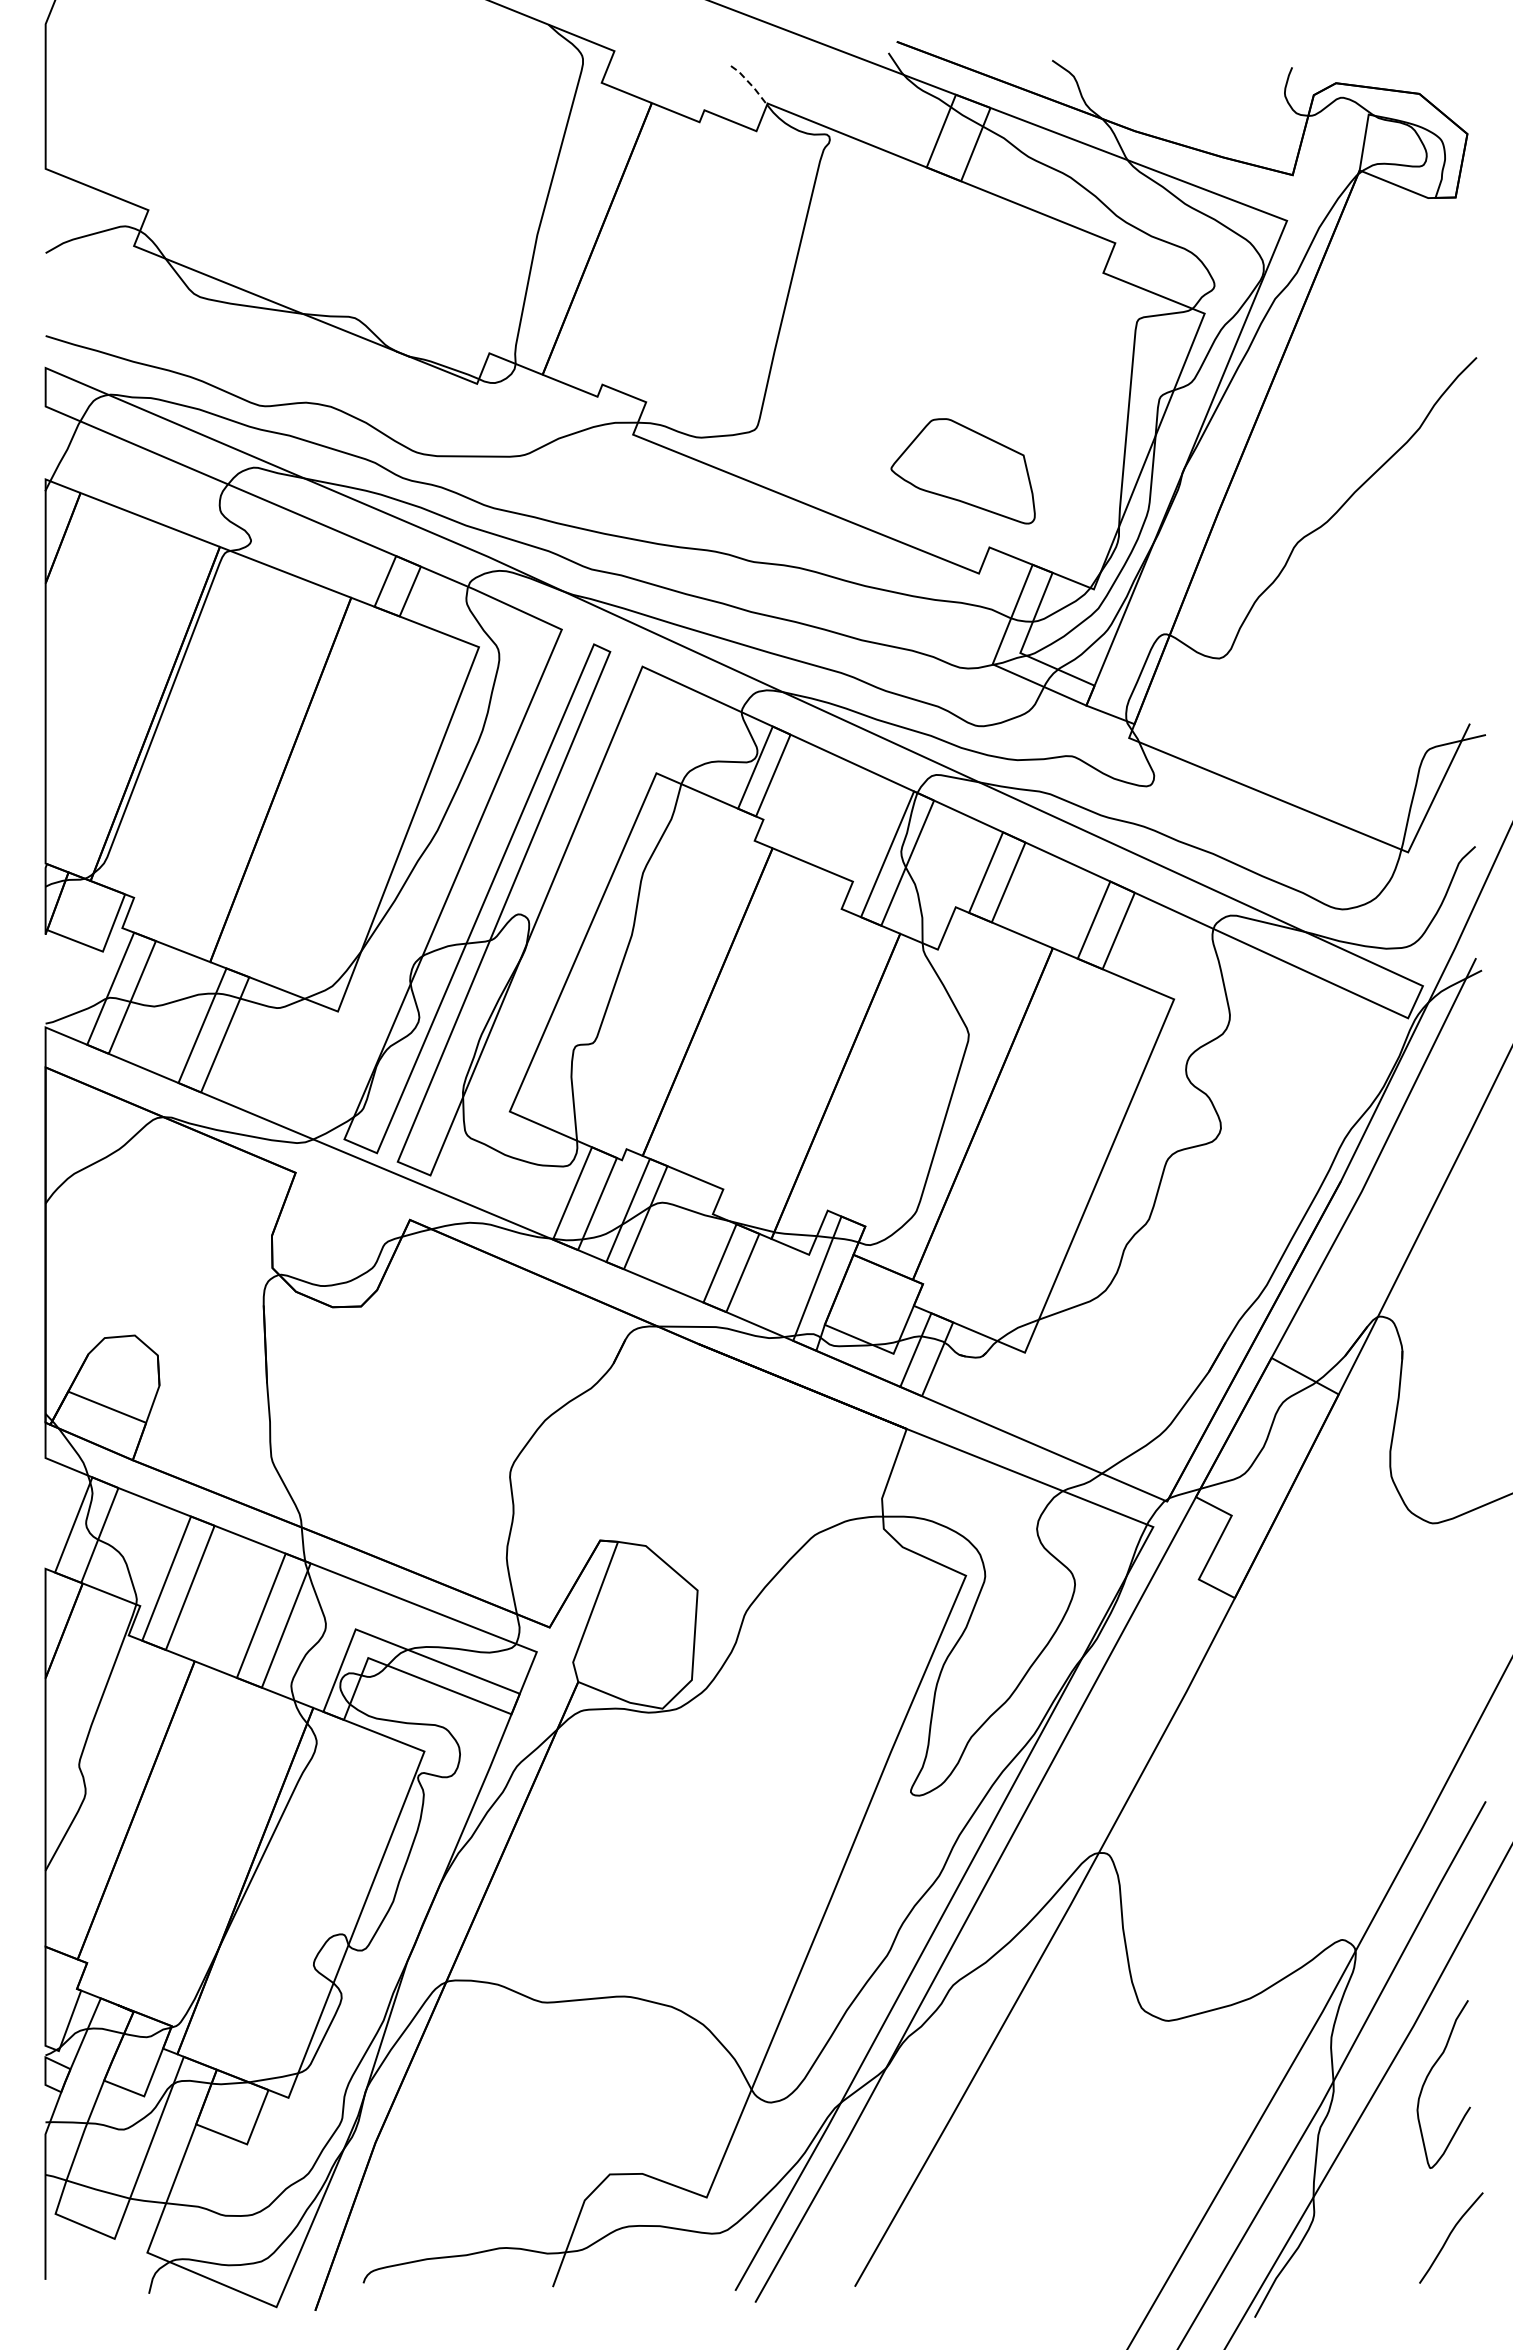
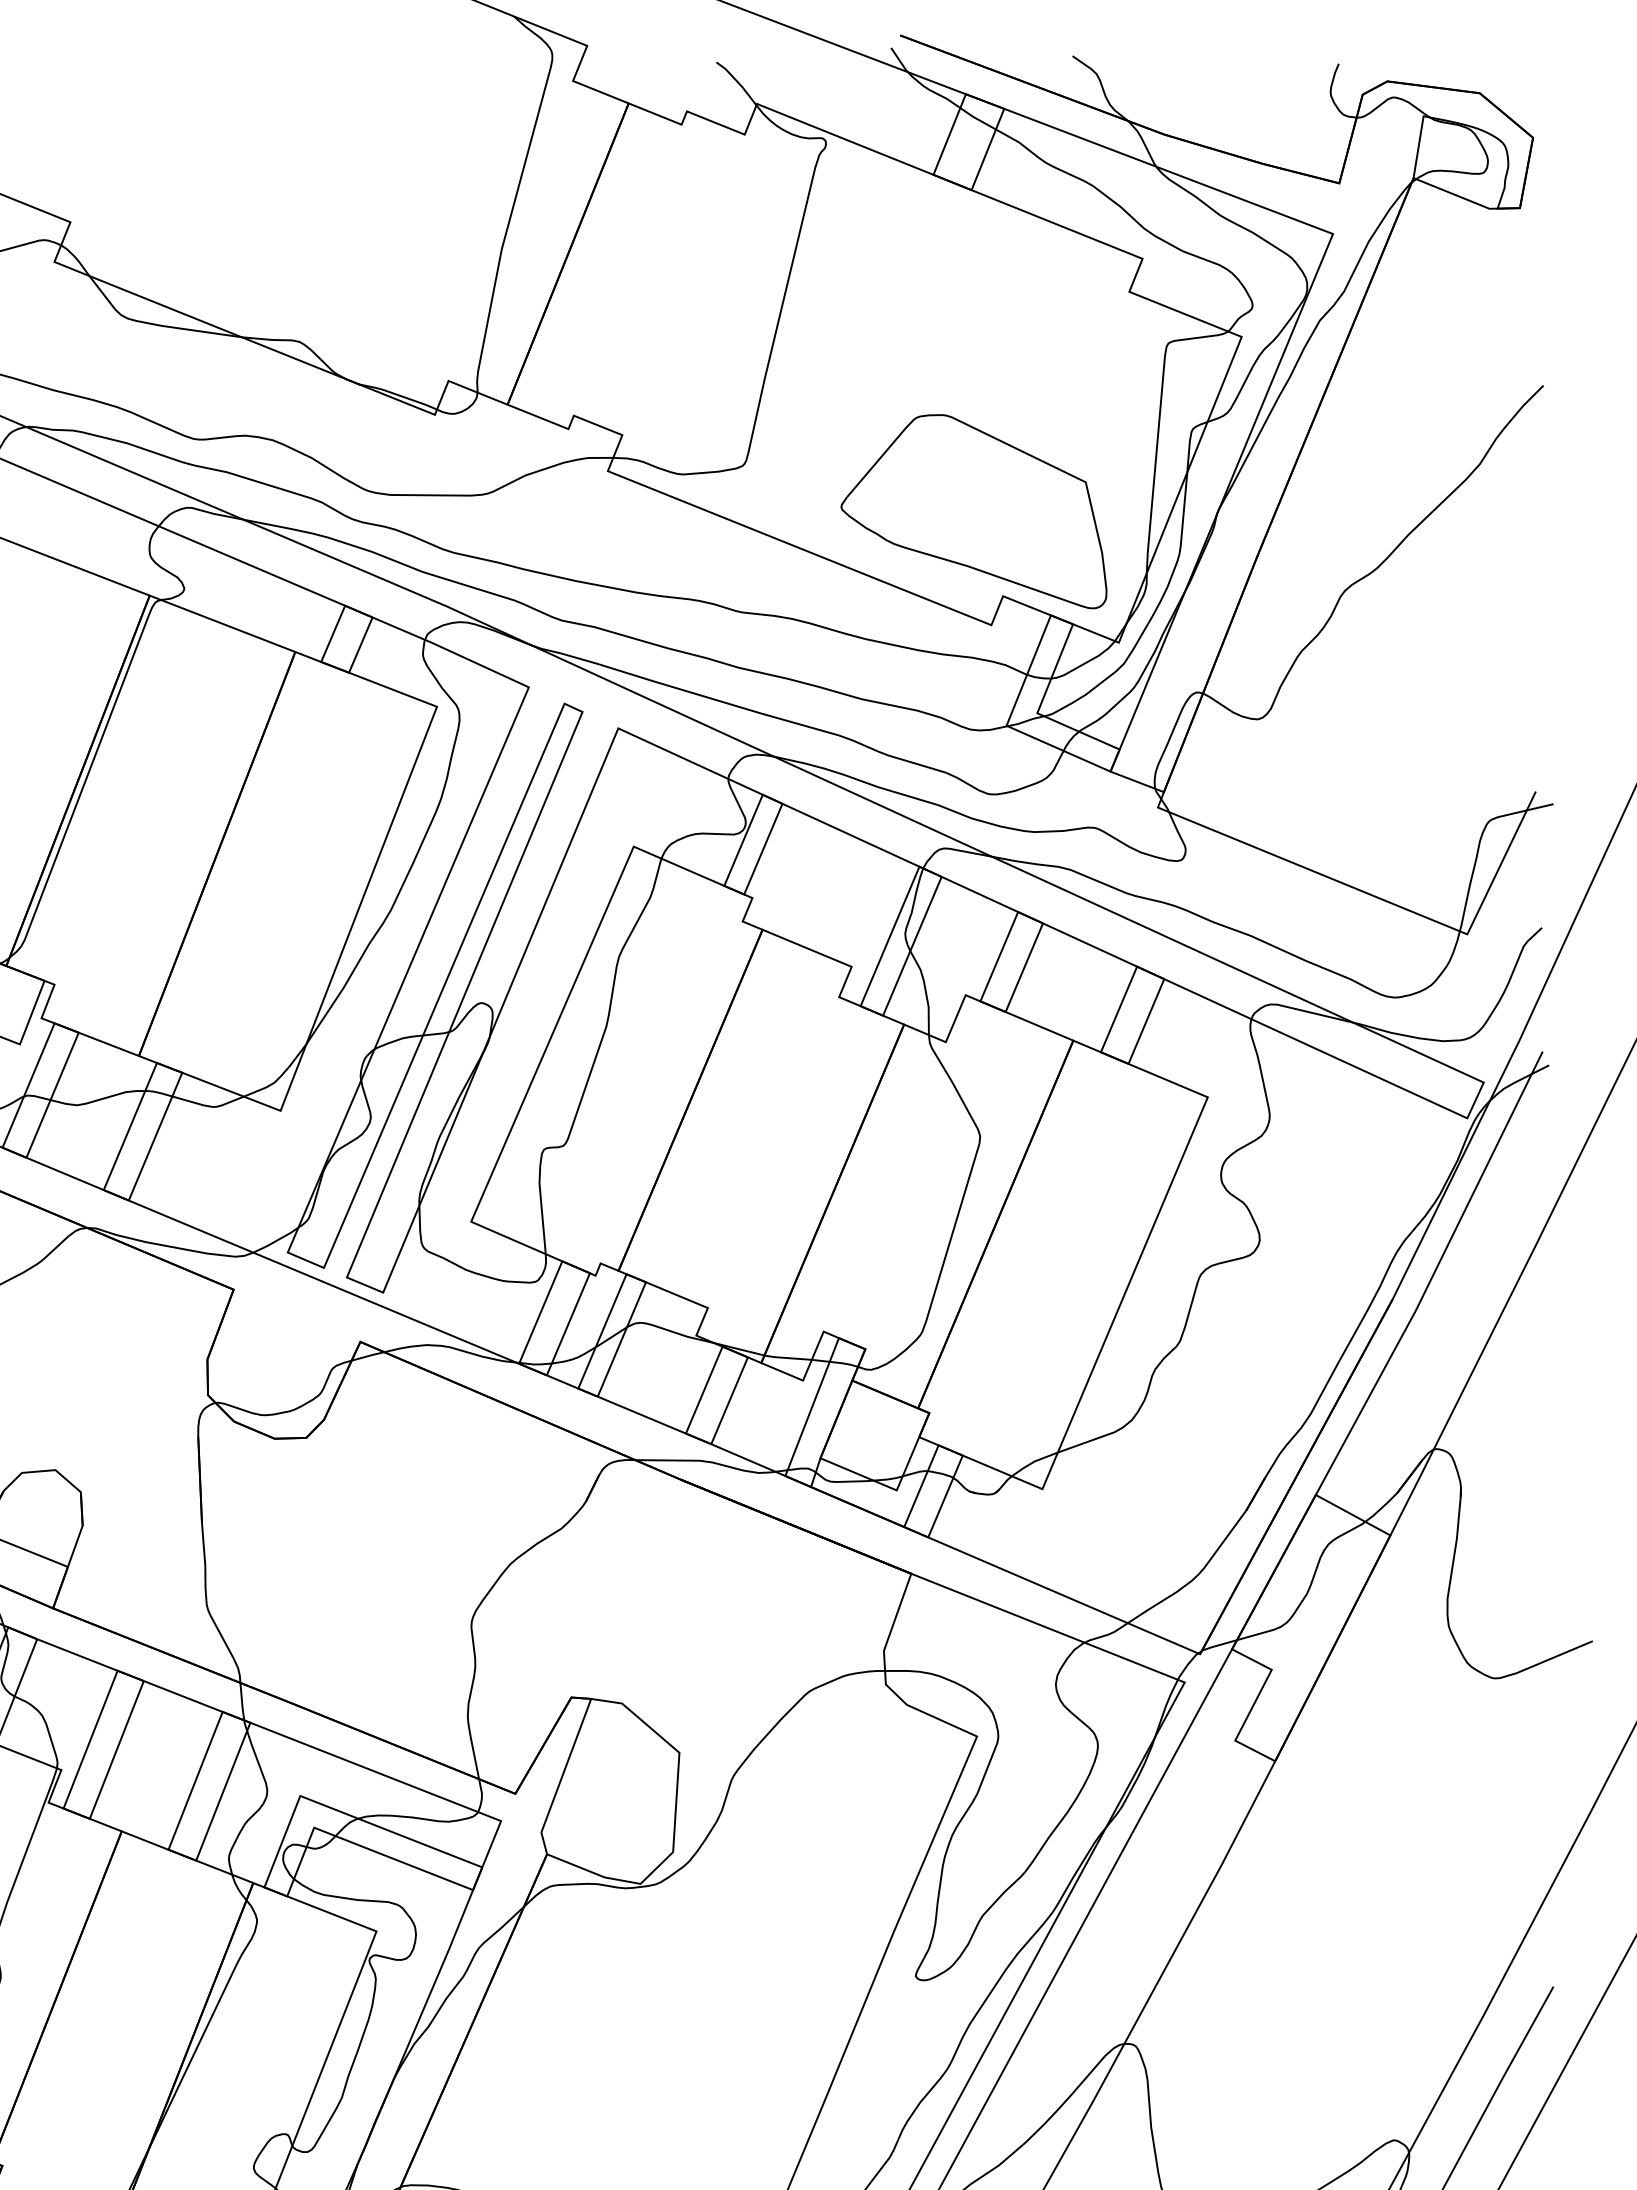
line: (750, 84) -> (738, 82), dashed -> solid
part: (962, 471) -> (973, 511), size x1.67

